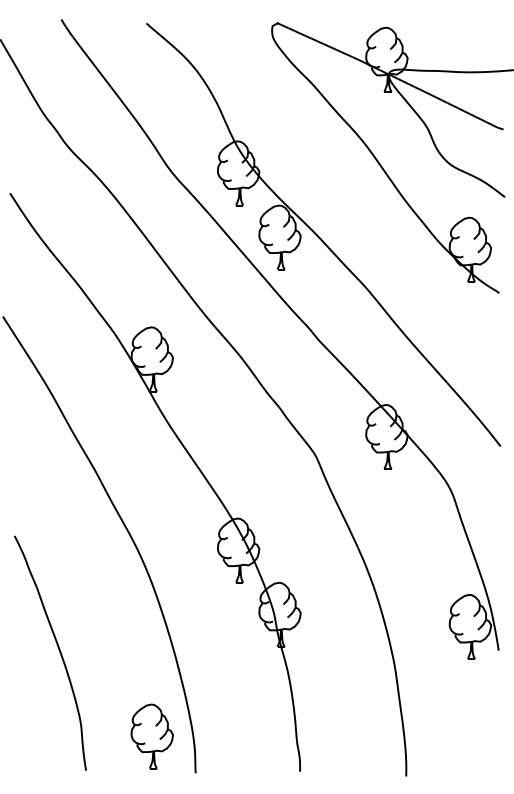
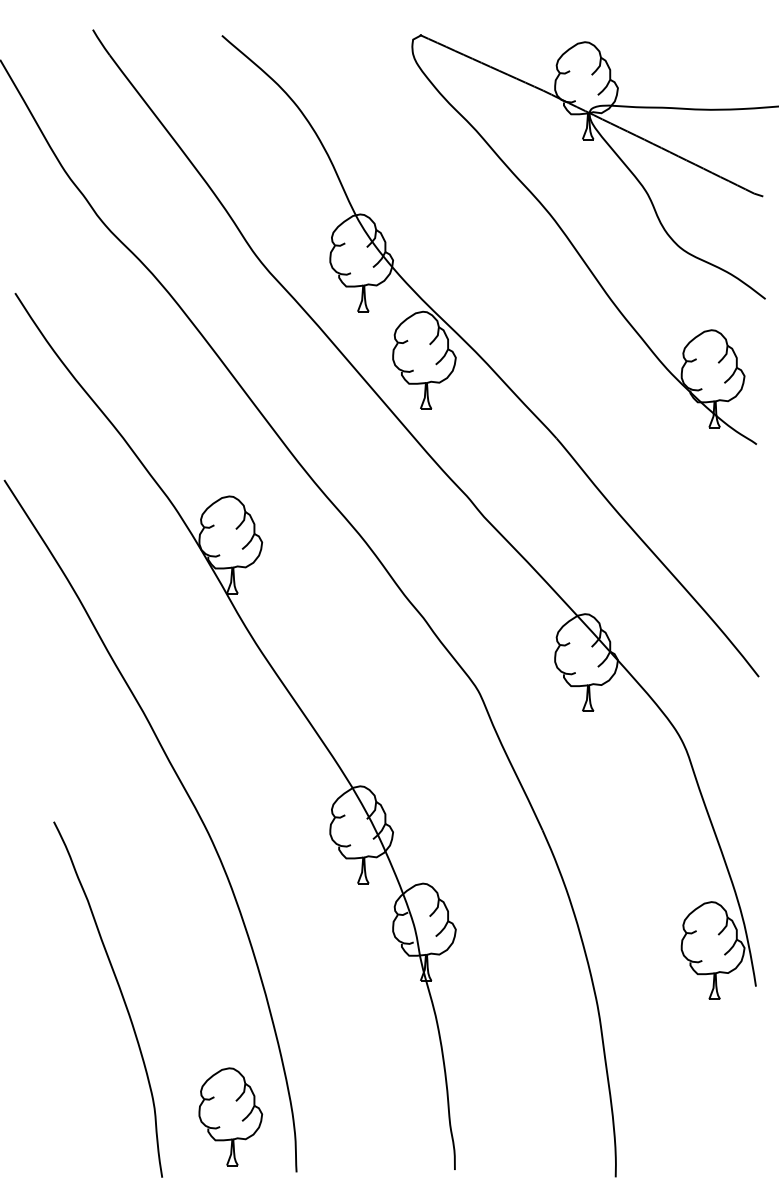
curve: (58, 650) -> (120, 995), moved

